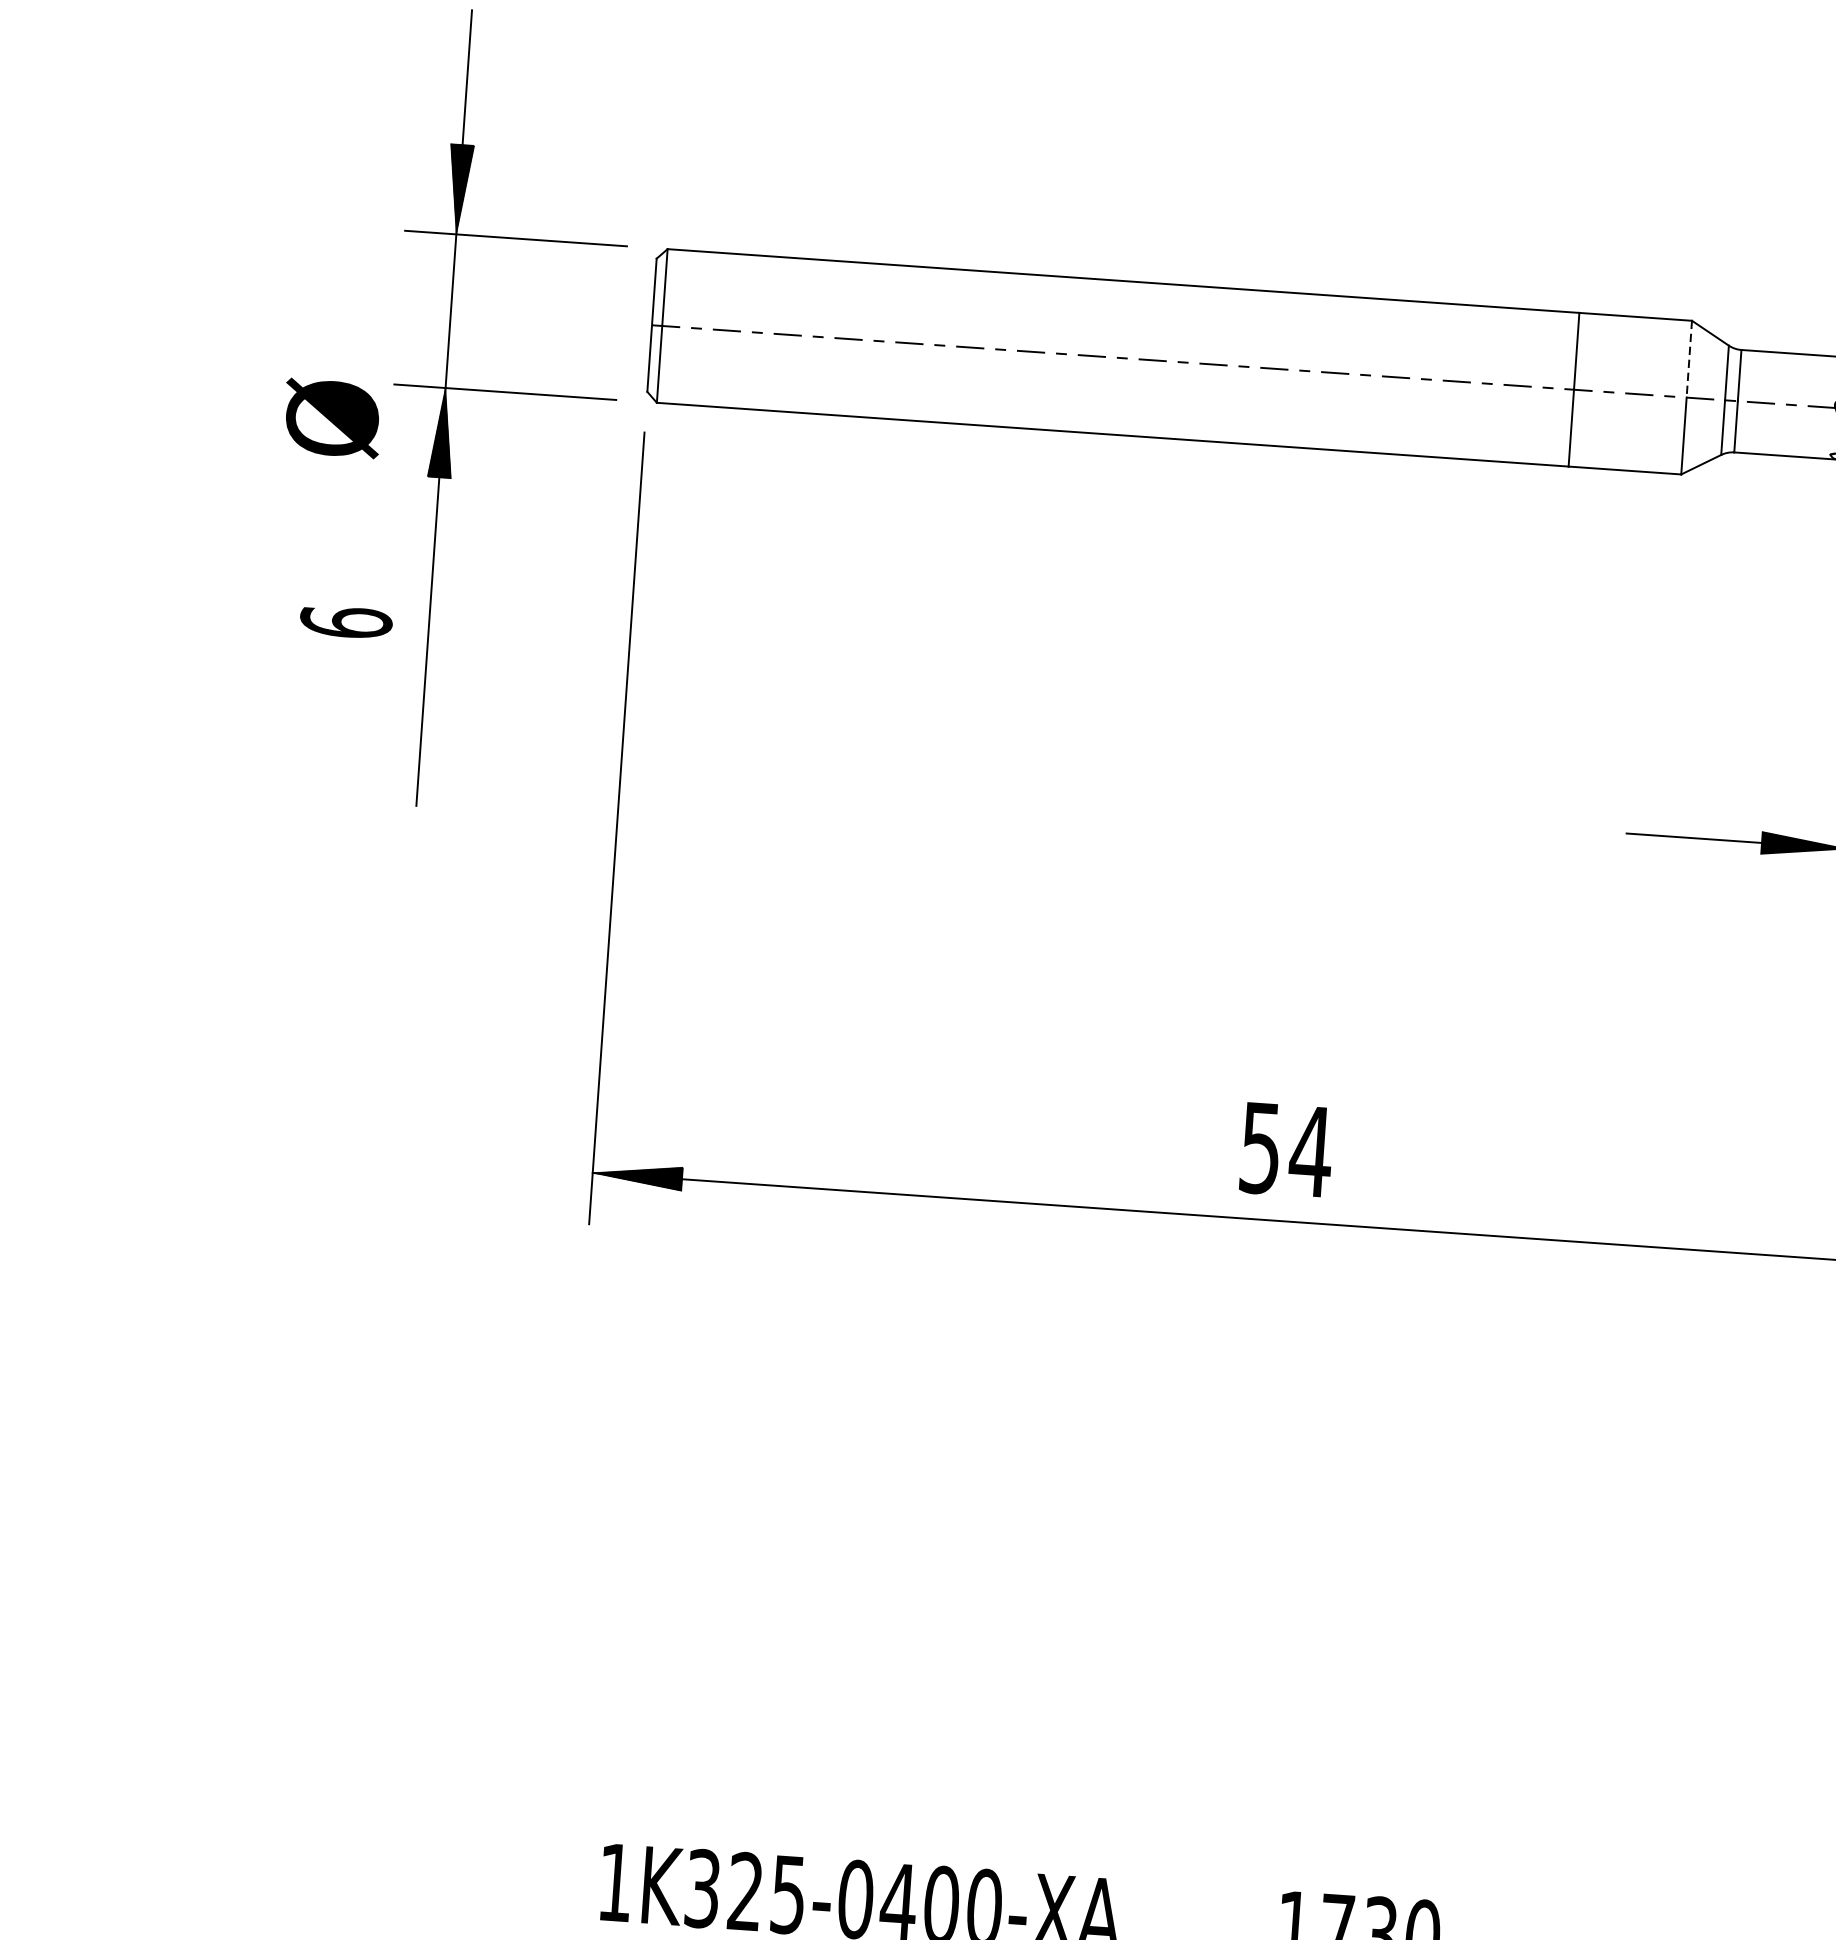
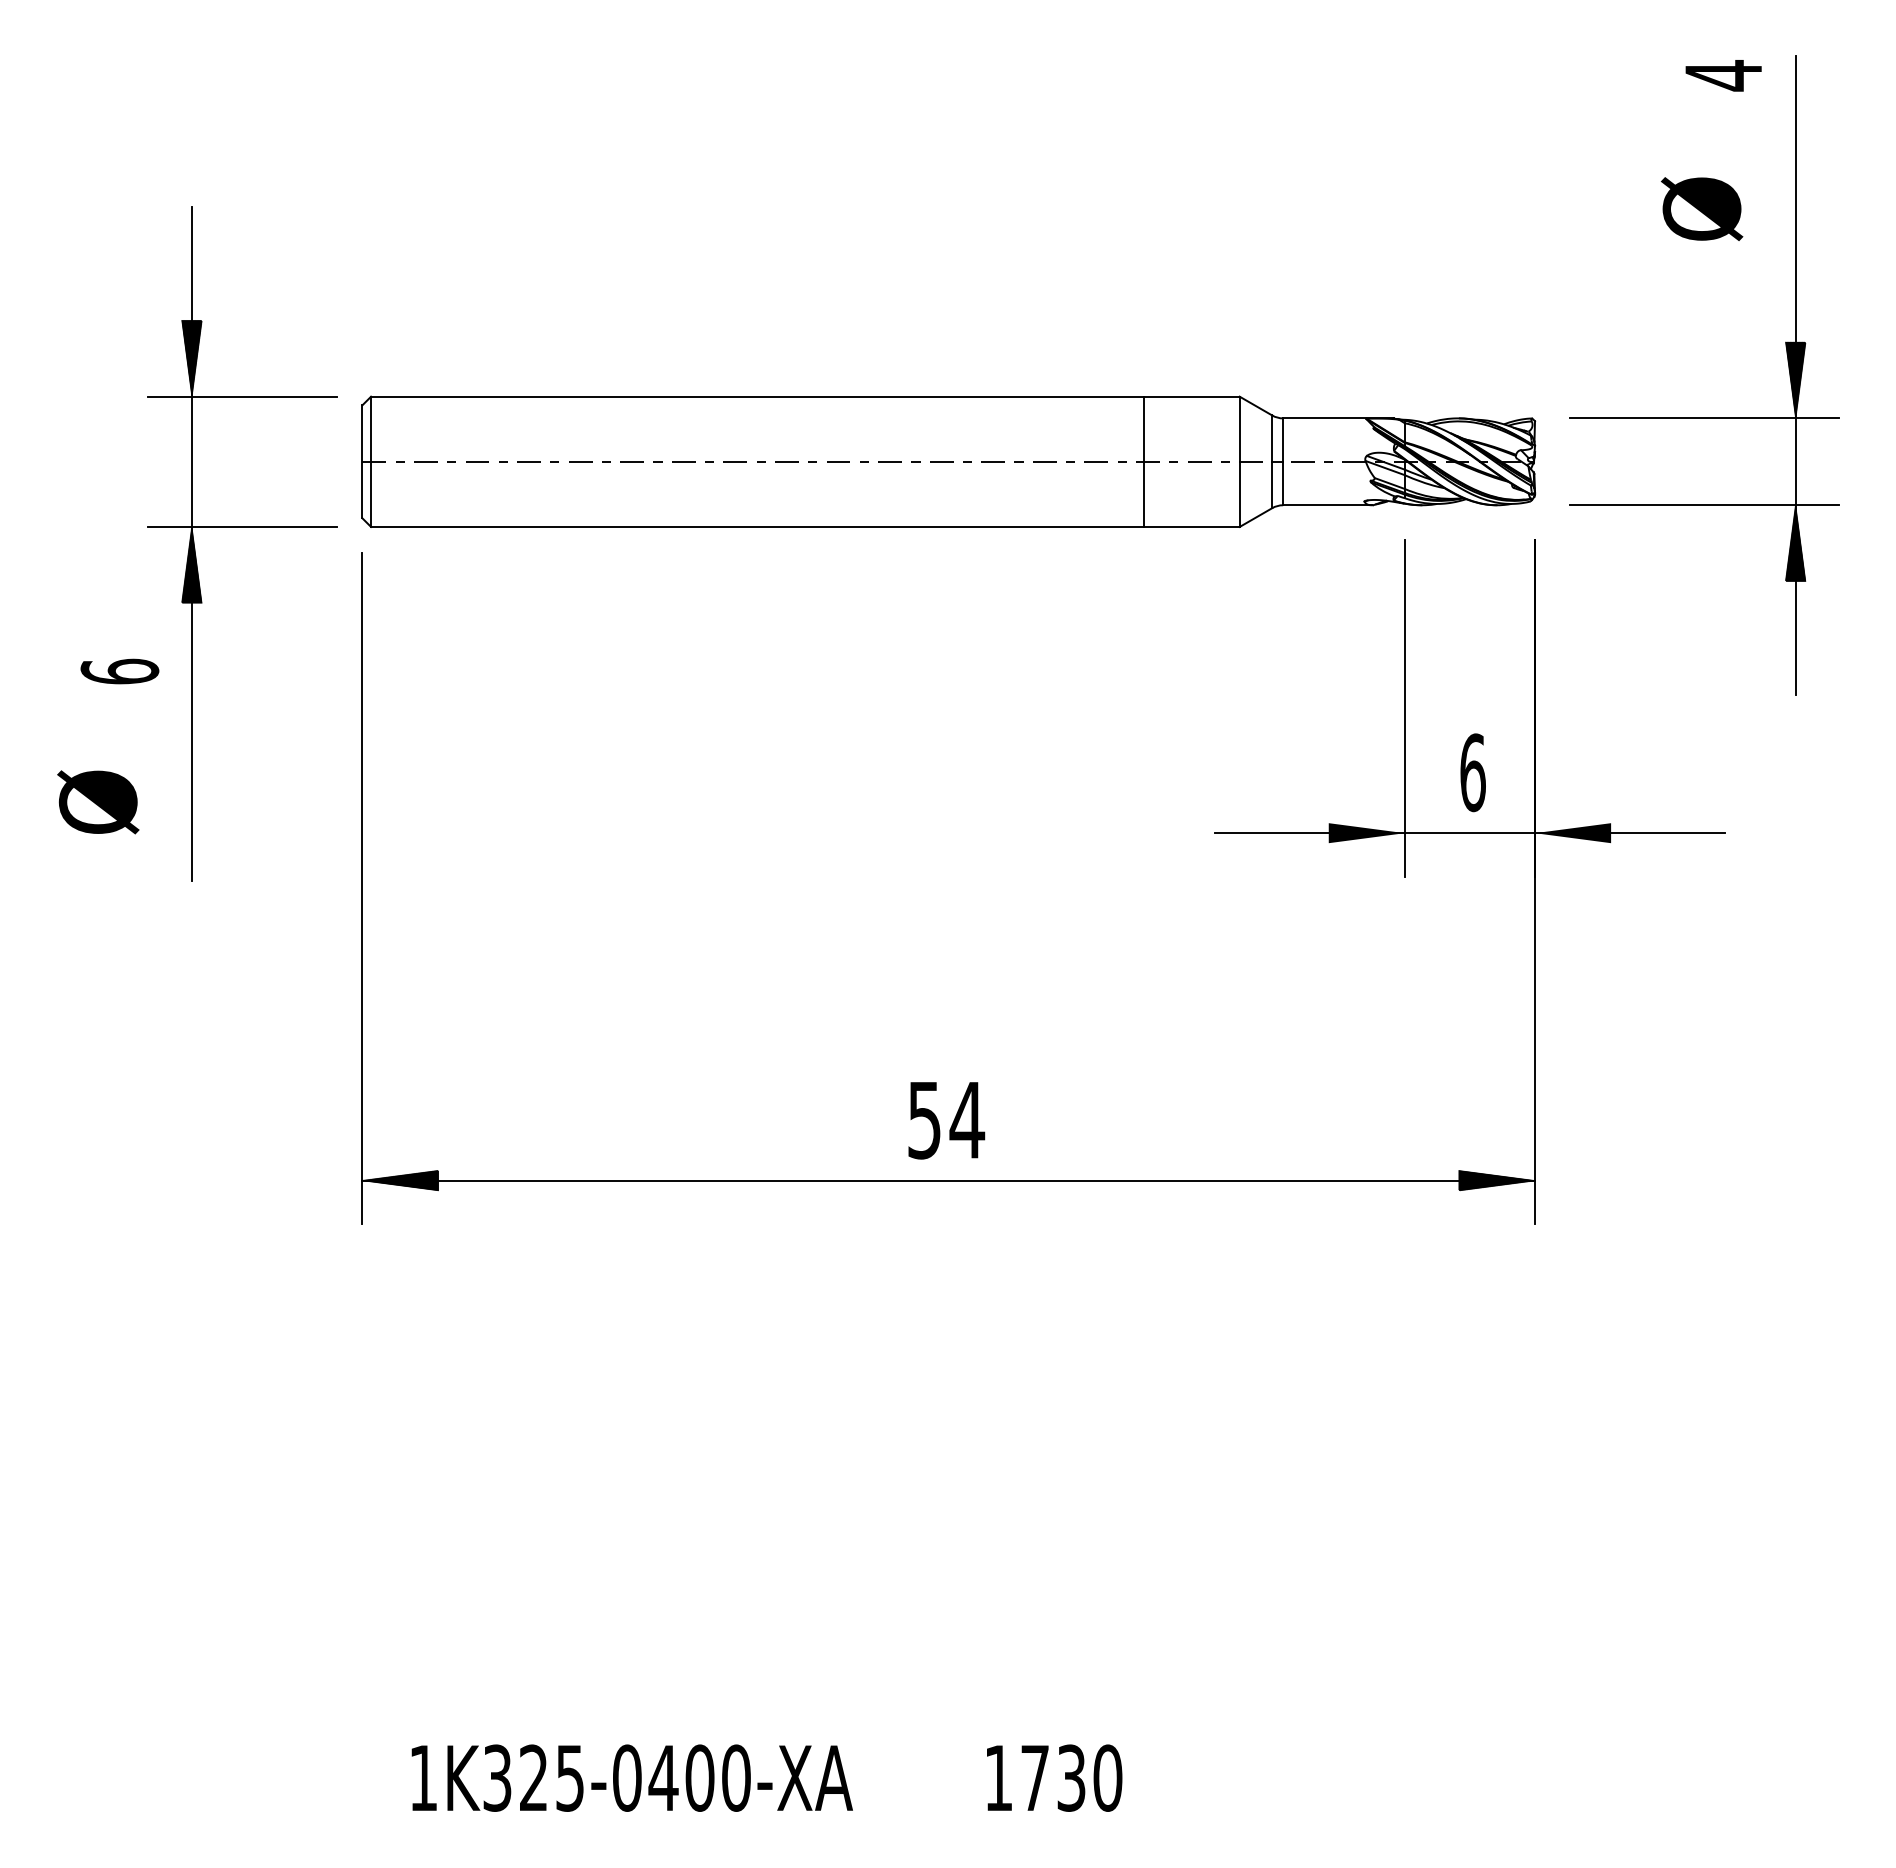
line: (1689, 359) -> (1239, 429), dashed -> solid
text: (332, 418) -> (98, 802), moved
text: (345, 622) -> (119, 671), moved

